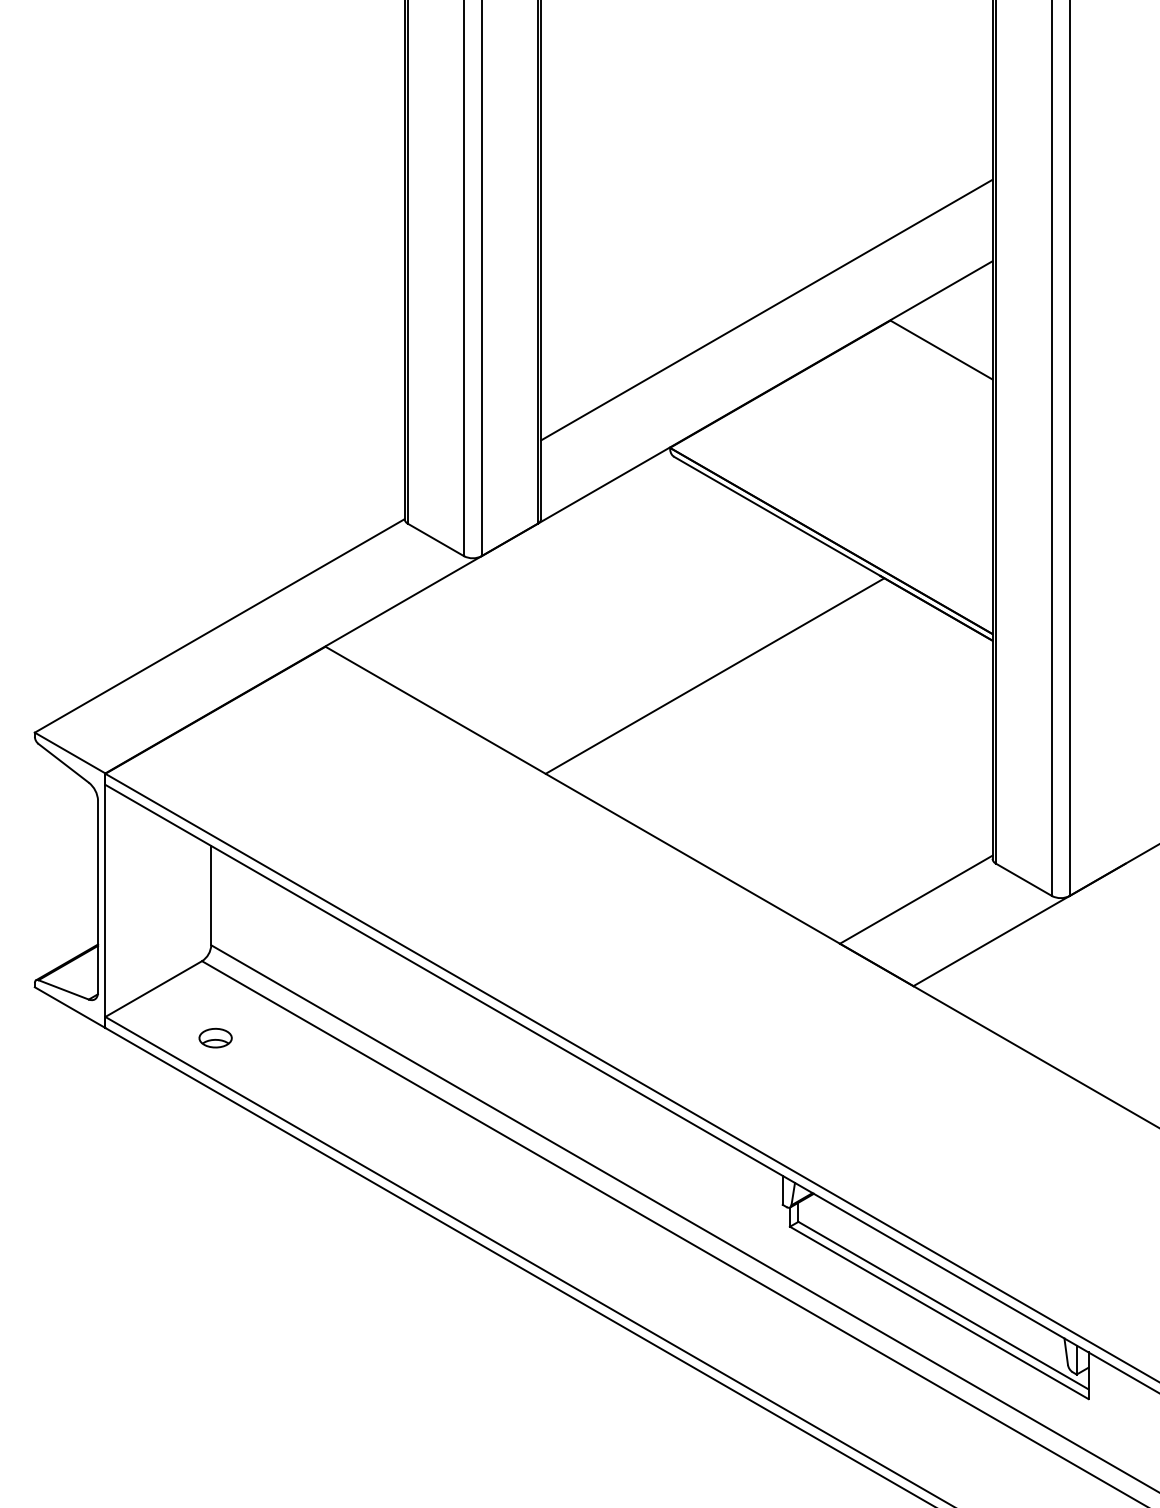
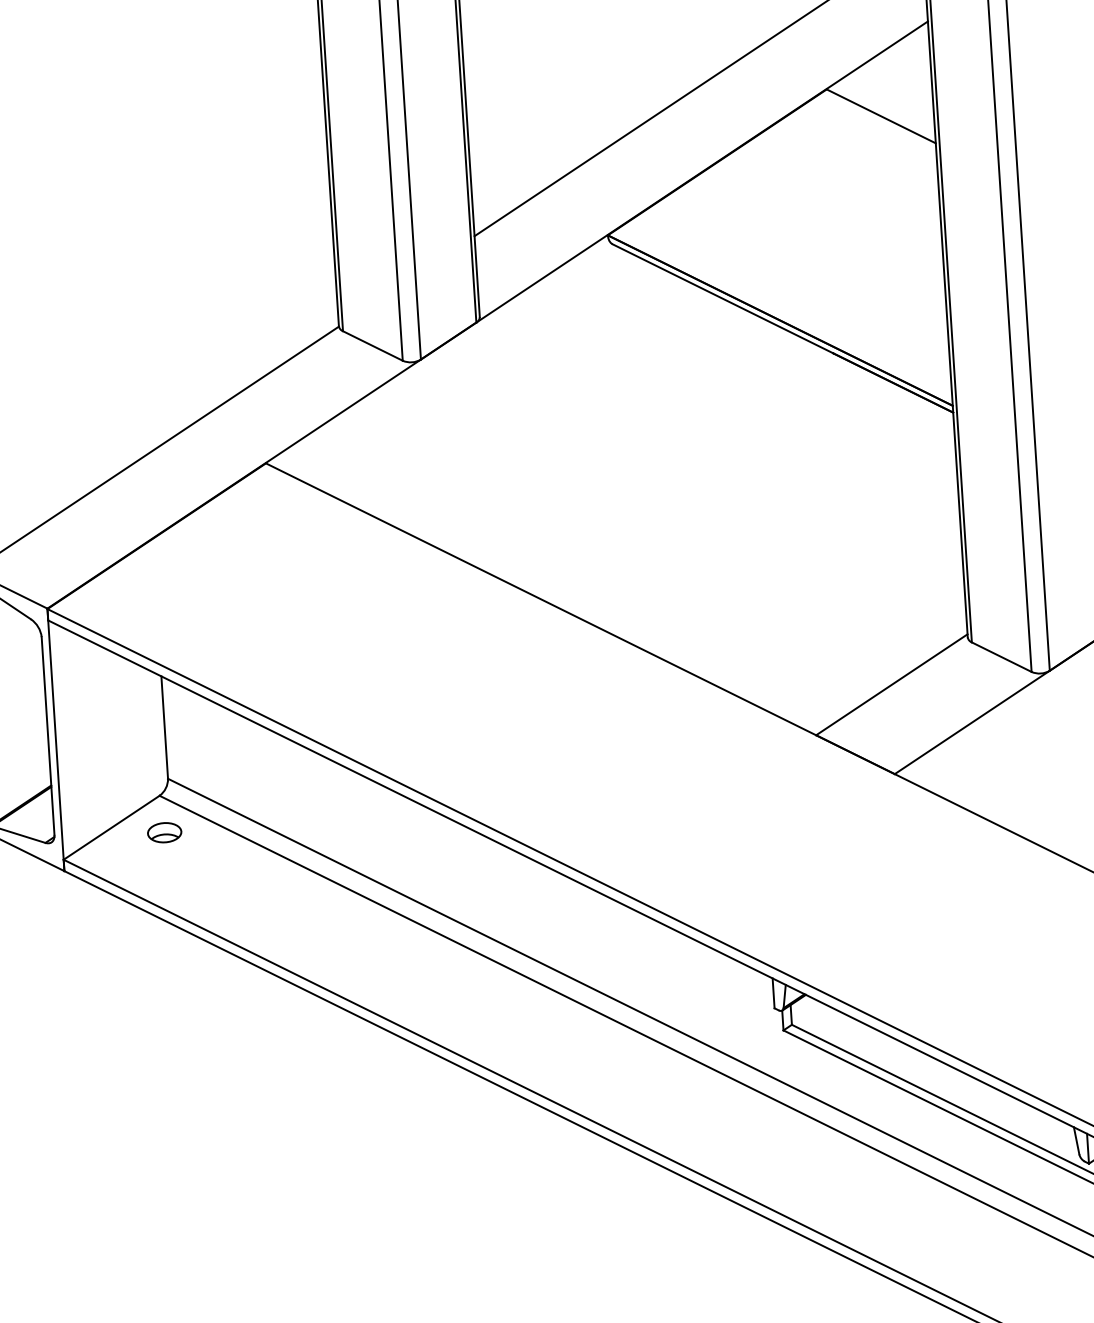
line: (714, 675) -> (668, 467), removed
part: (215, 1037) -> (164, 832), moved

